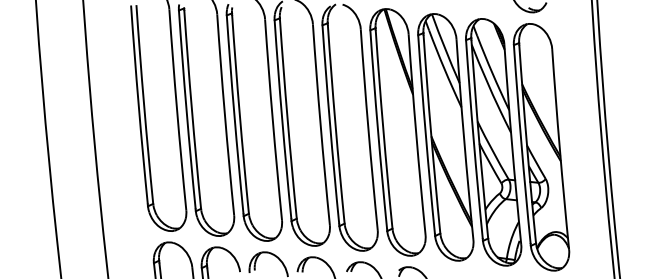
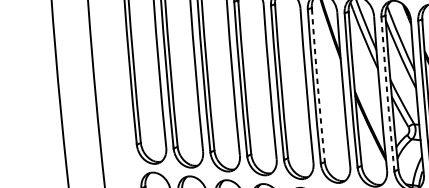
arc: (383, 129) -> (317, 85), solid -> dashed
arc: (473, 139) -> (387, 93), solid -> dashed

